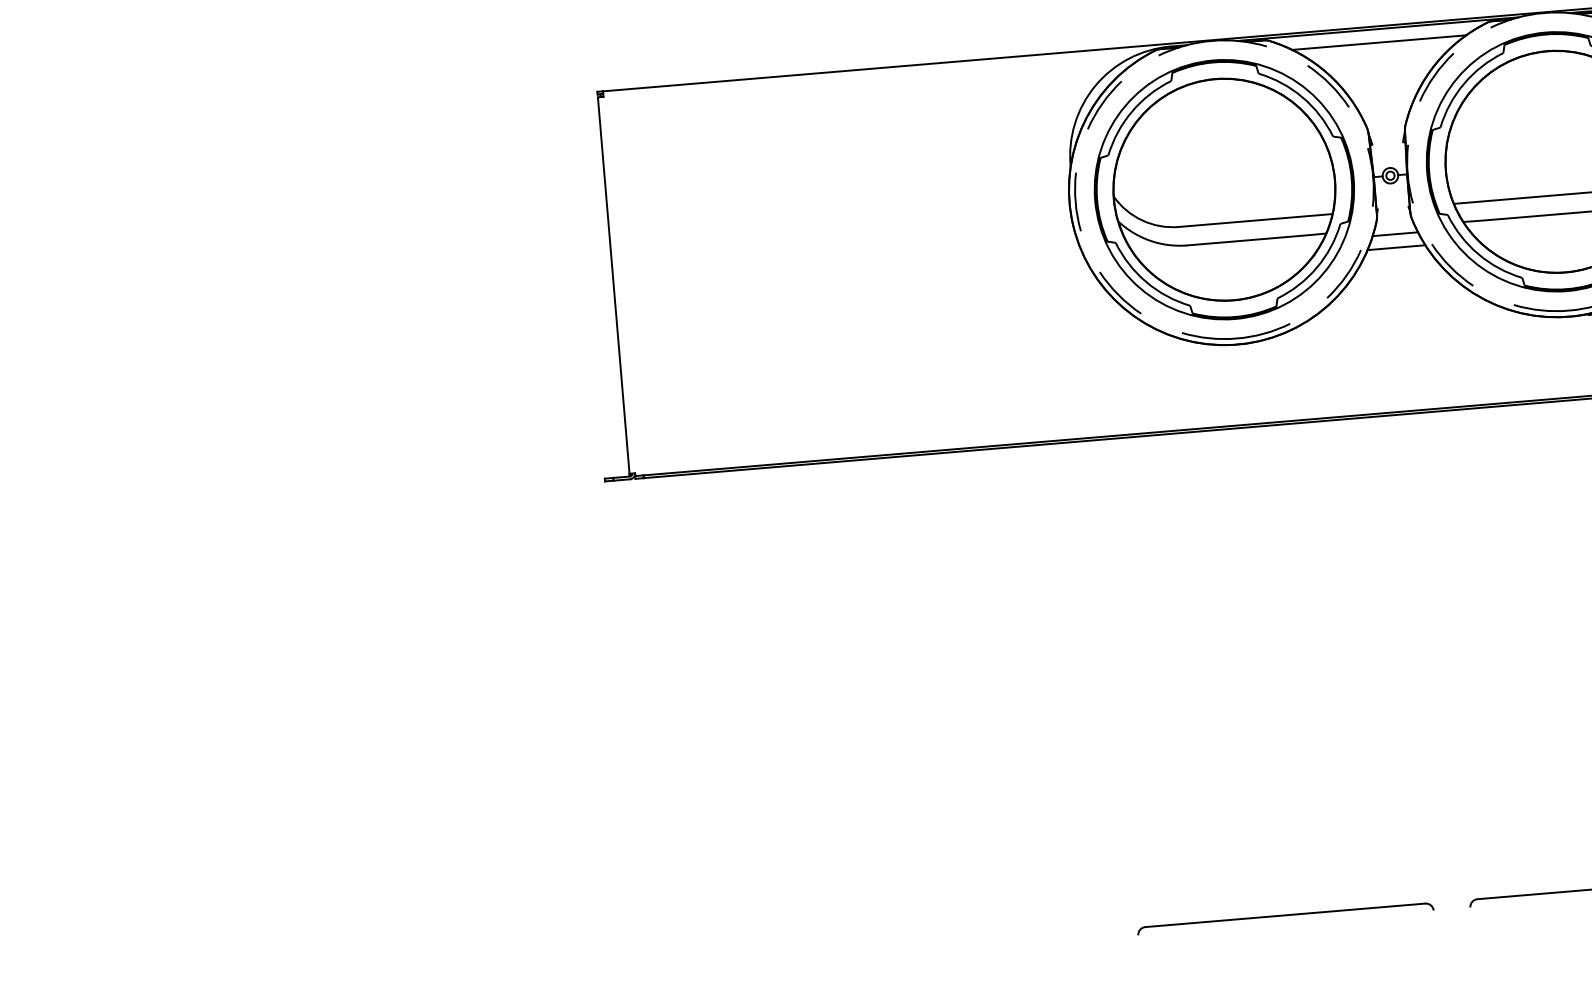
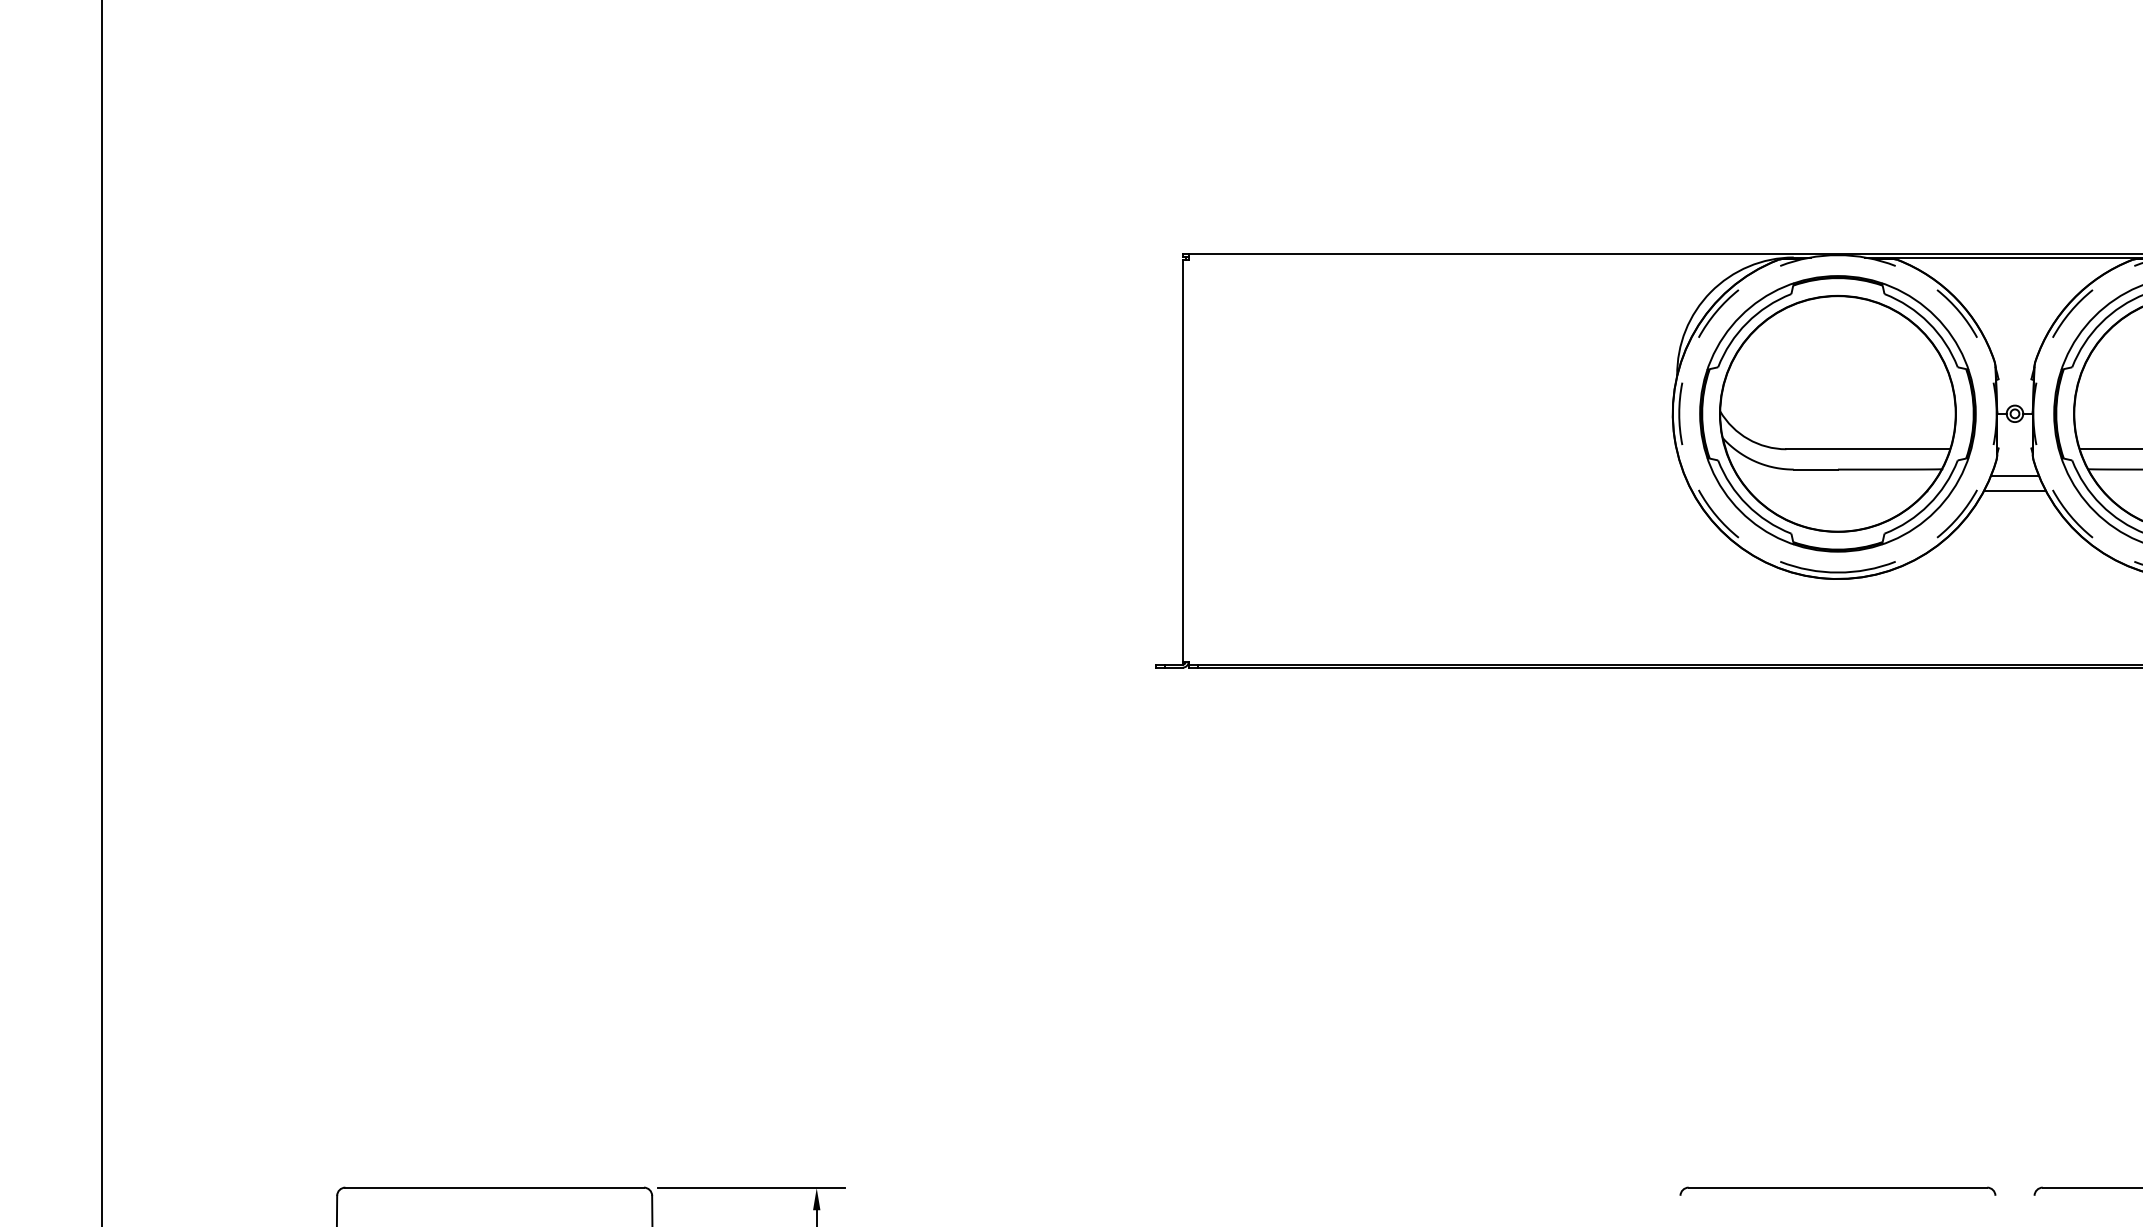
line: (1378, 42) -> (2014, 271), removed

